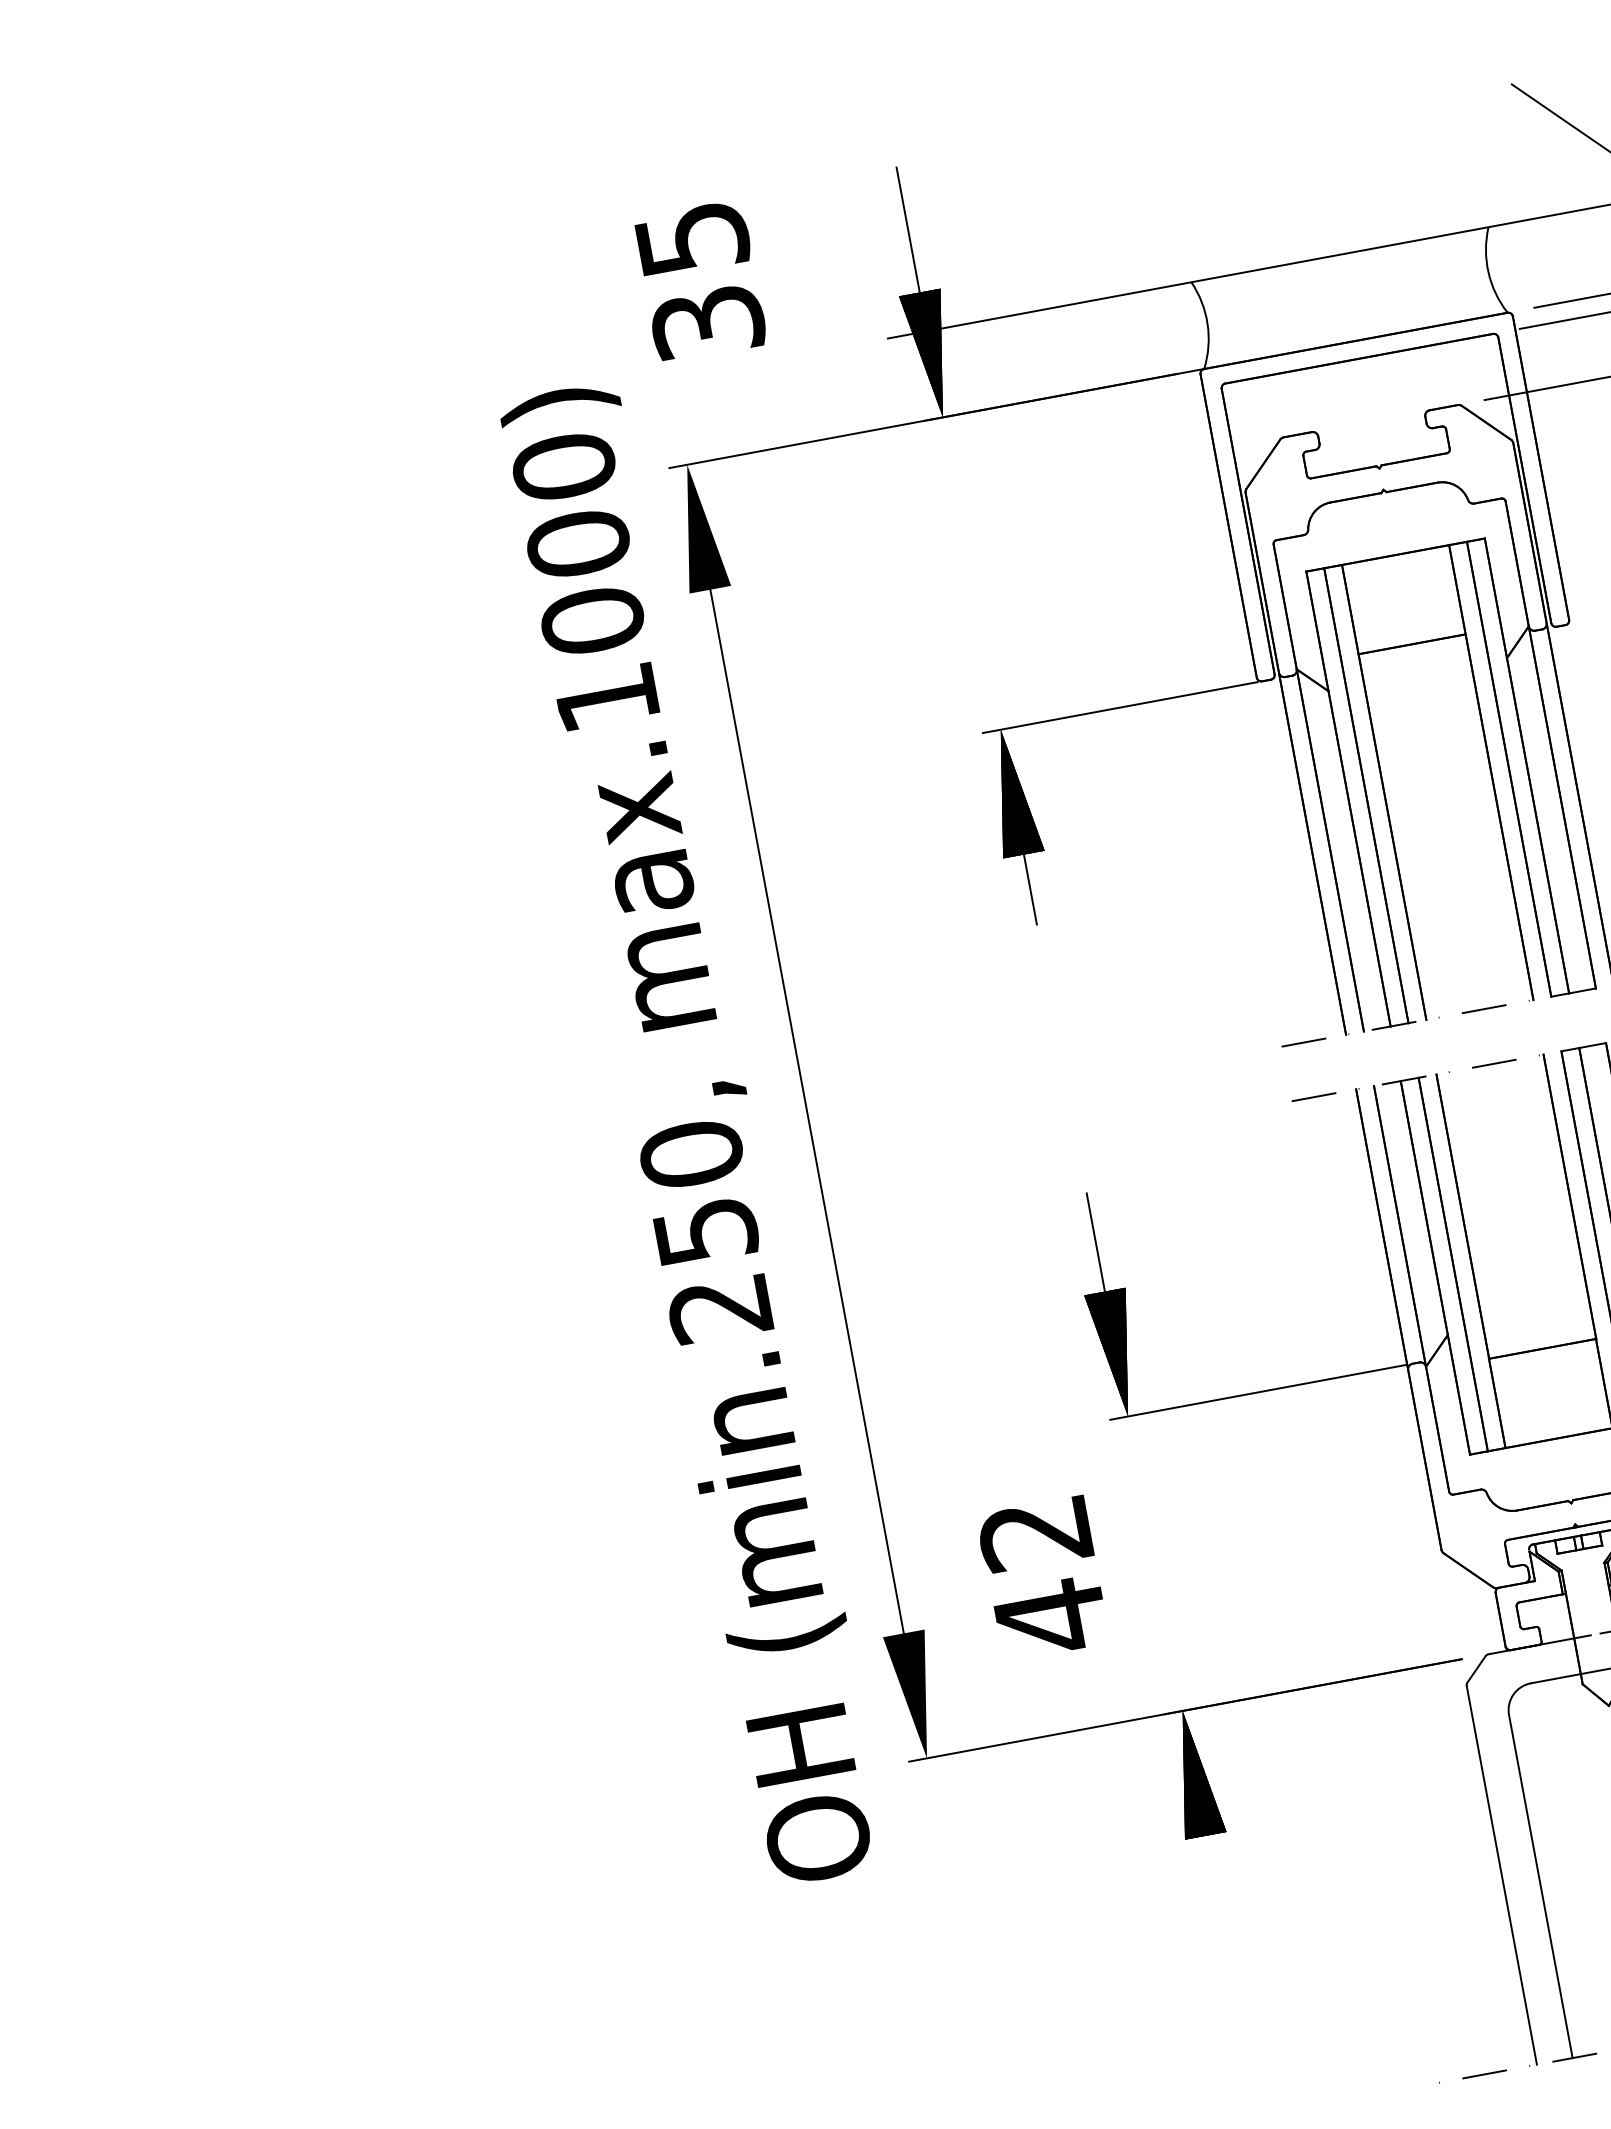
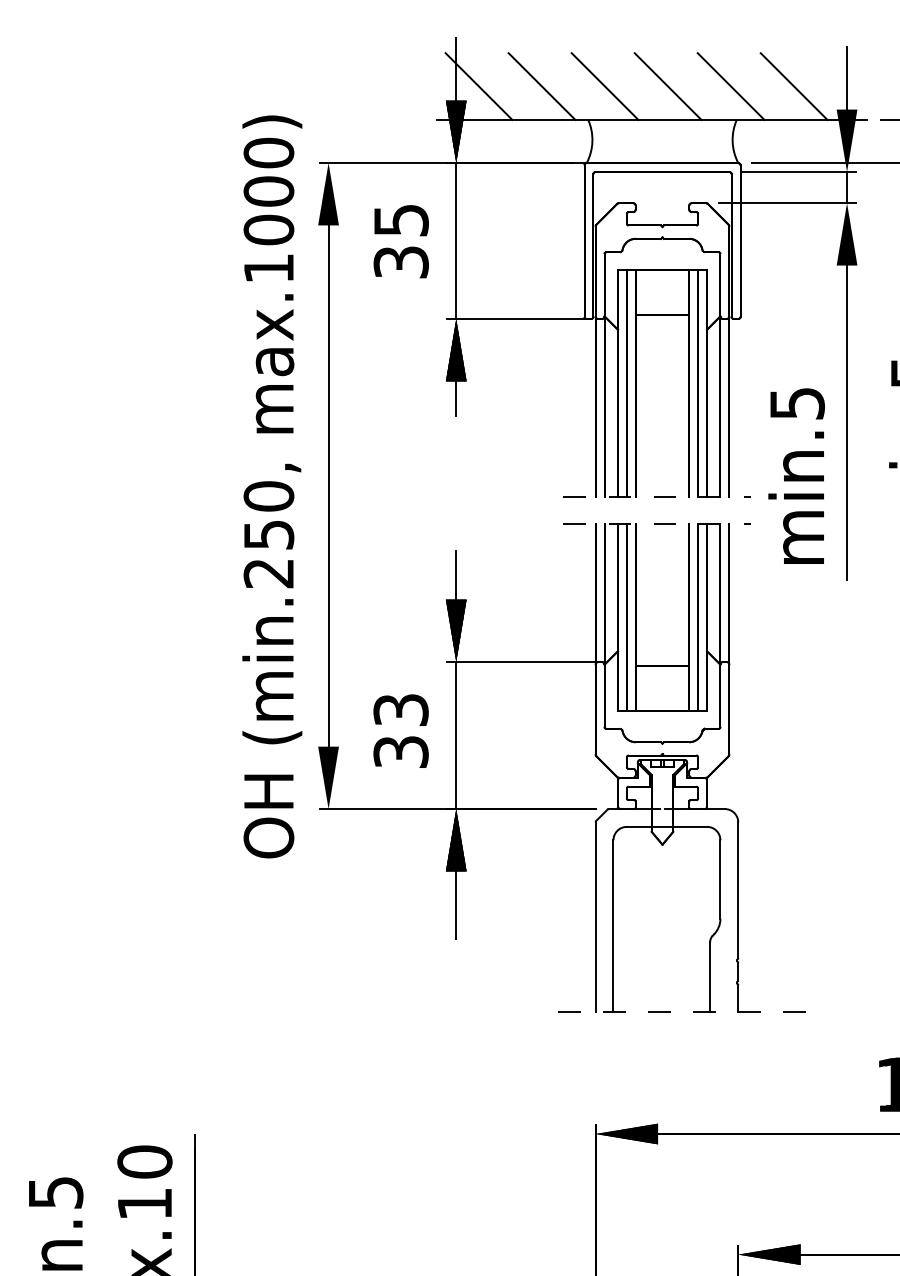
line: (1463, 162) -> (730, 86), added
line: (1337, 185) -> (667, 86), added
line: (1211, 209) -> (604, 86), added
line: (1085, 232) -> (541, 86), added
line: (959, 255) -> (478, 86), added
text: (698, 281) -> (400, 241), moved
line: (972, 574) -> (456, 241), added
line: (1155, 1563) -> (456, 735), added
text: (1042, 1576) -> (400, 731), 42 -> 33
line: (1218, 1901) -> (456, 904), added

